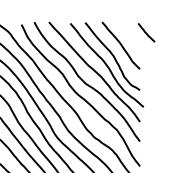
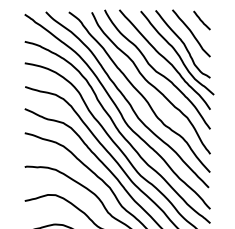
line: (146, 32) -> (201, 20), moved

